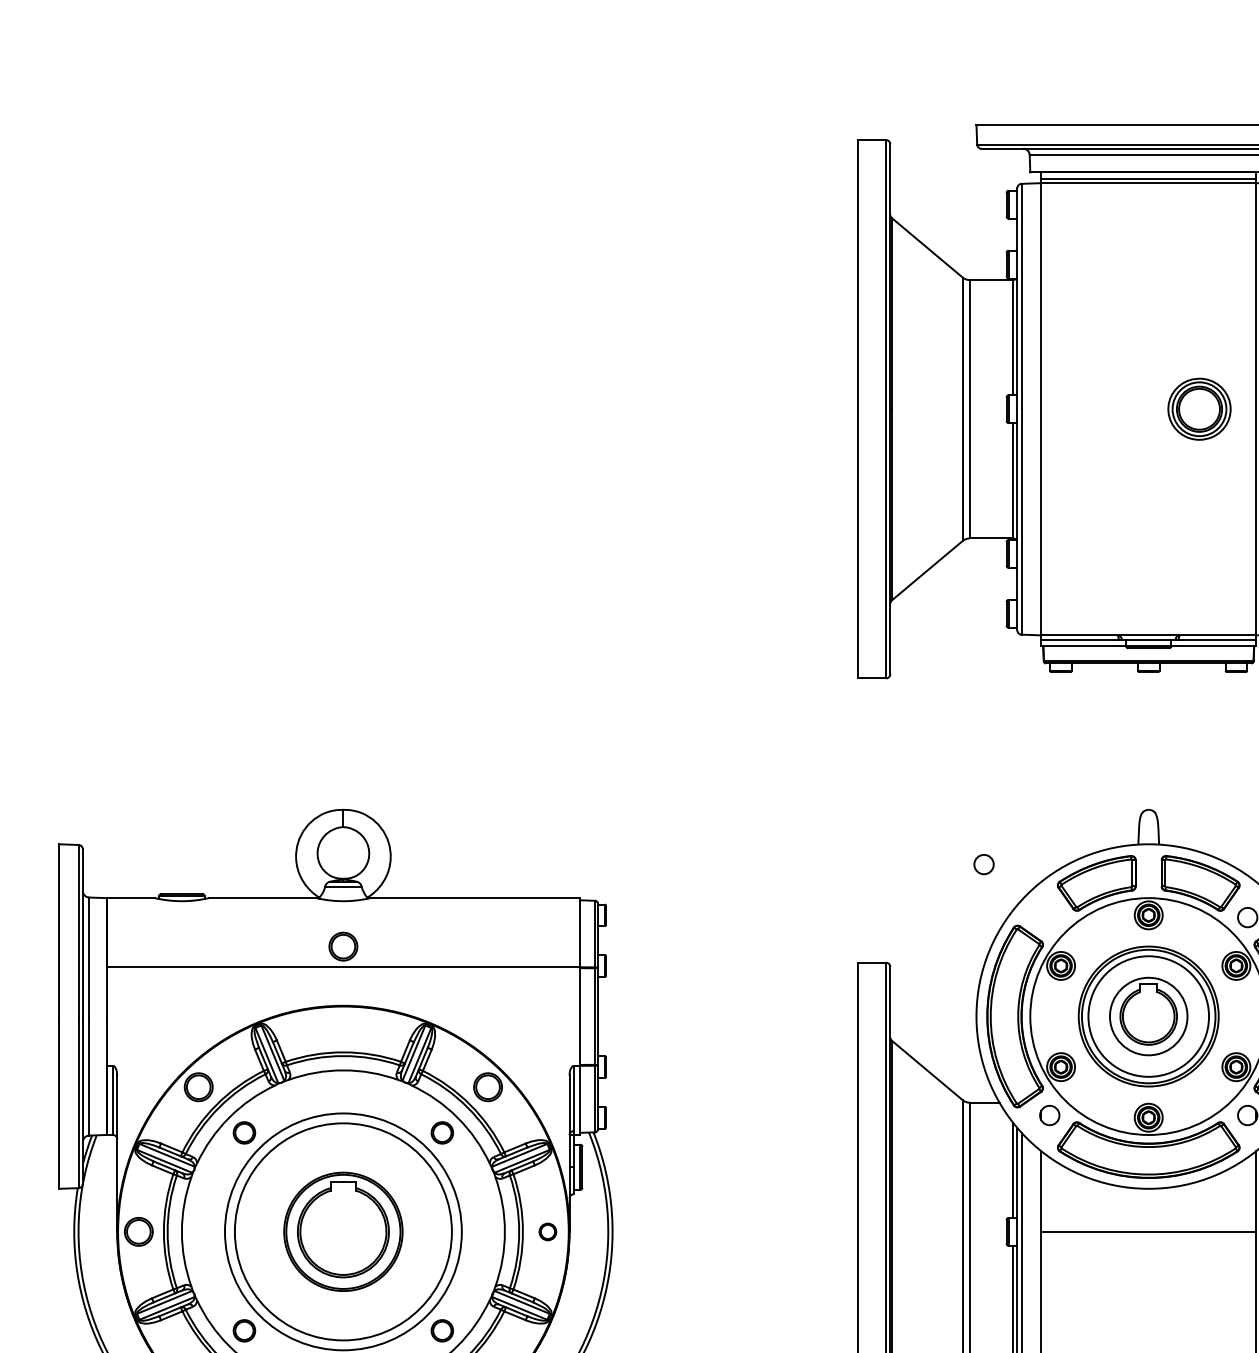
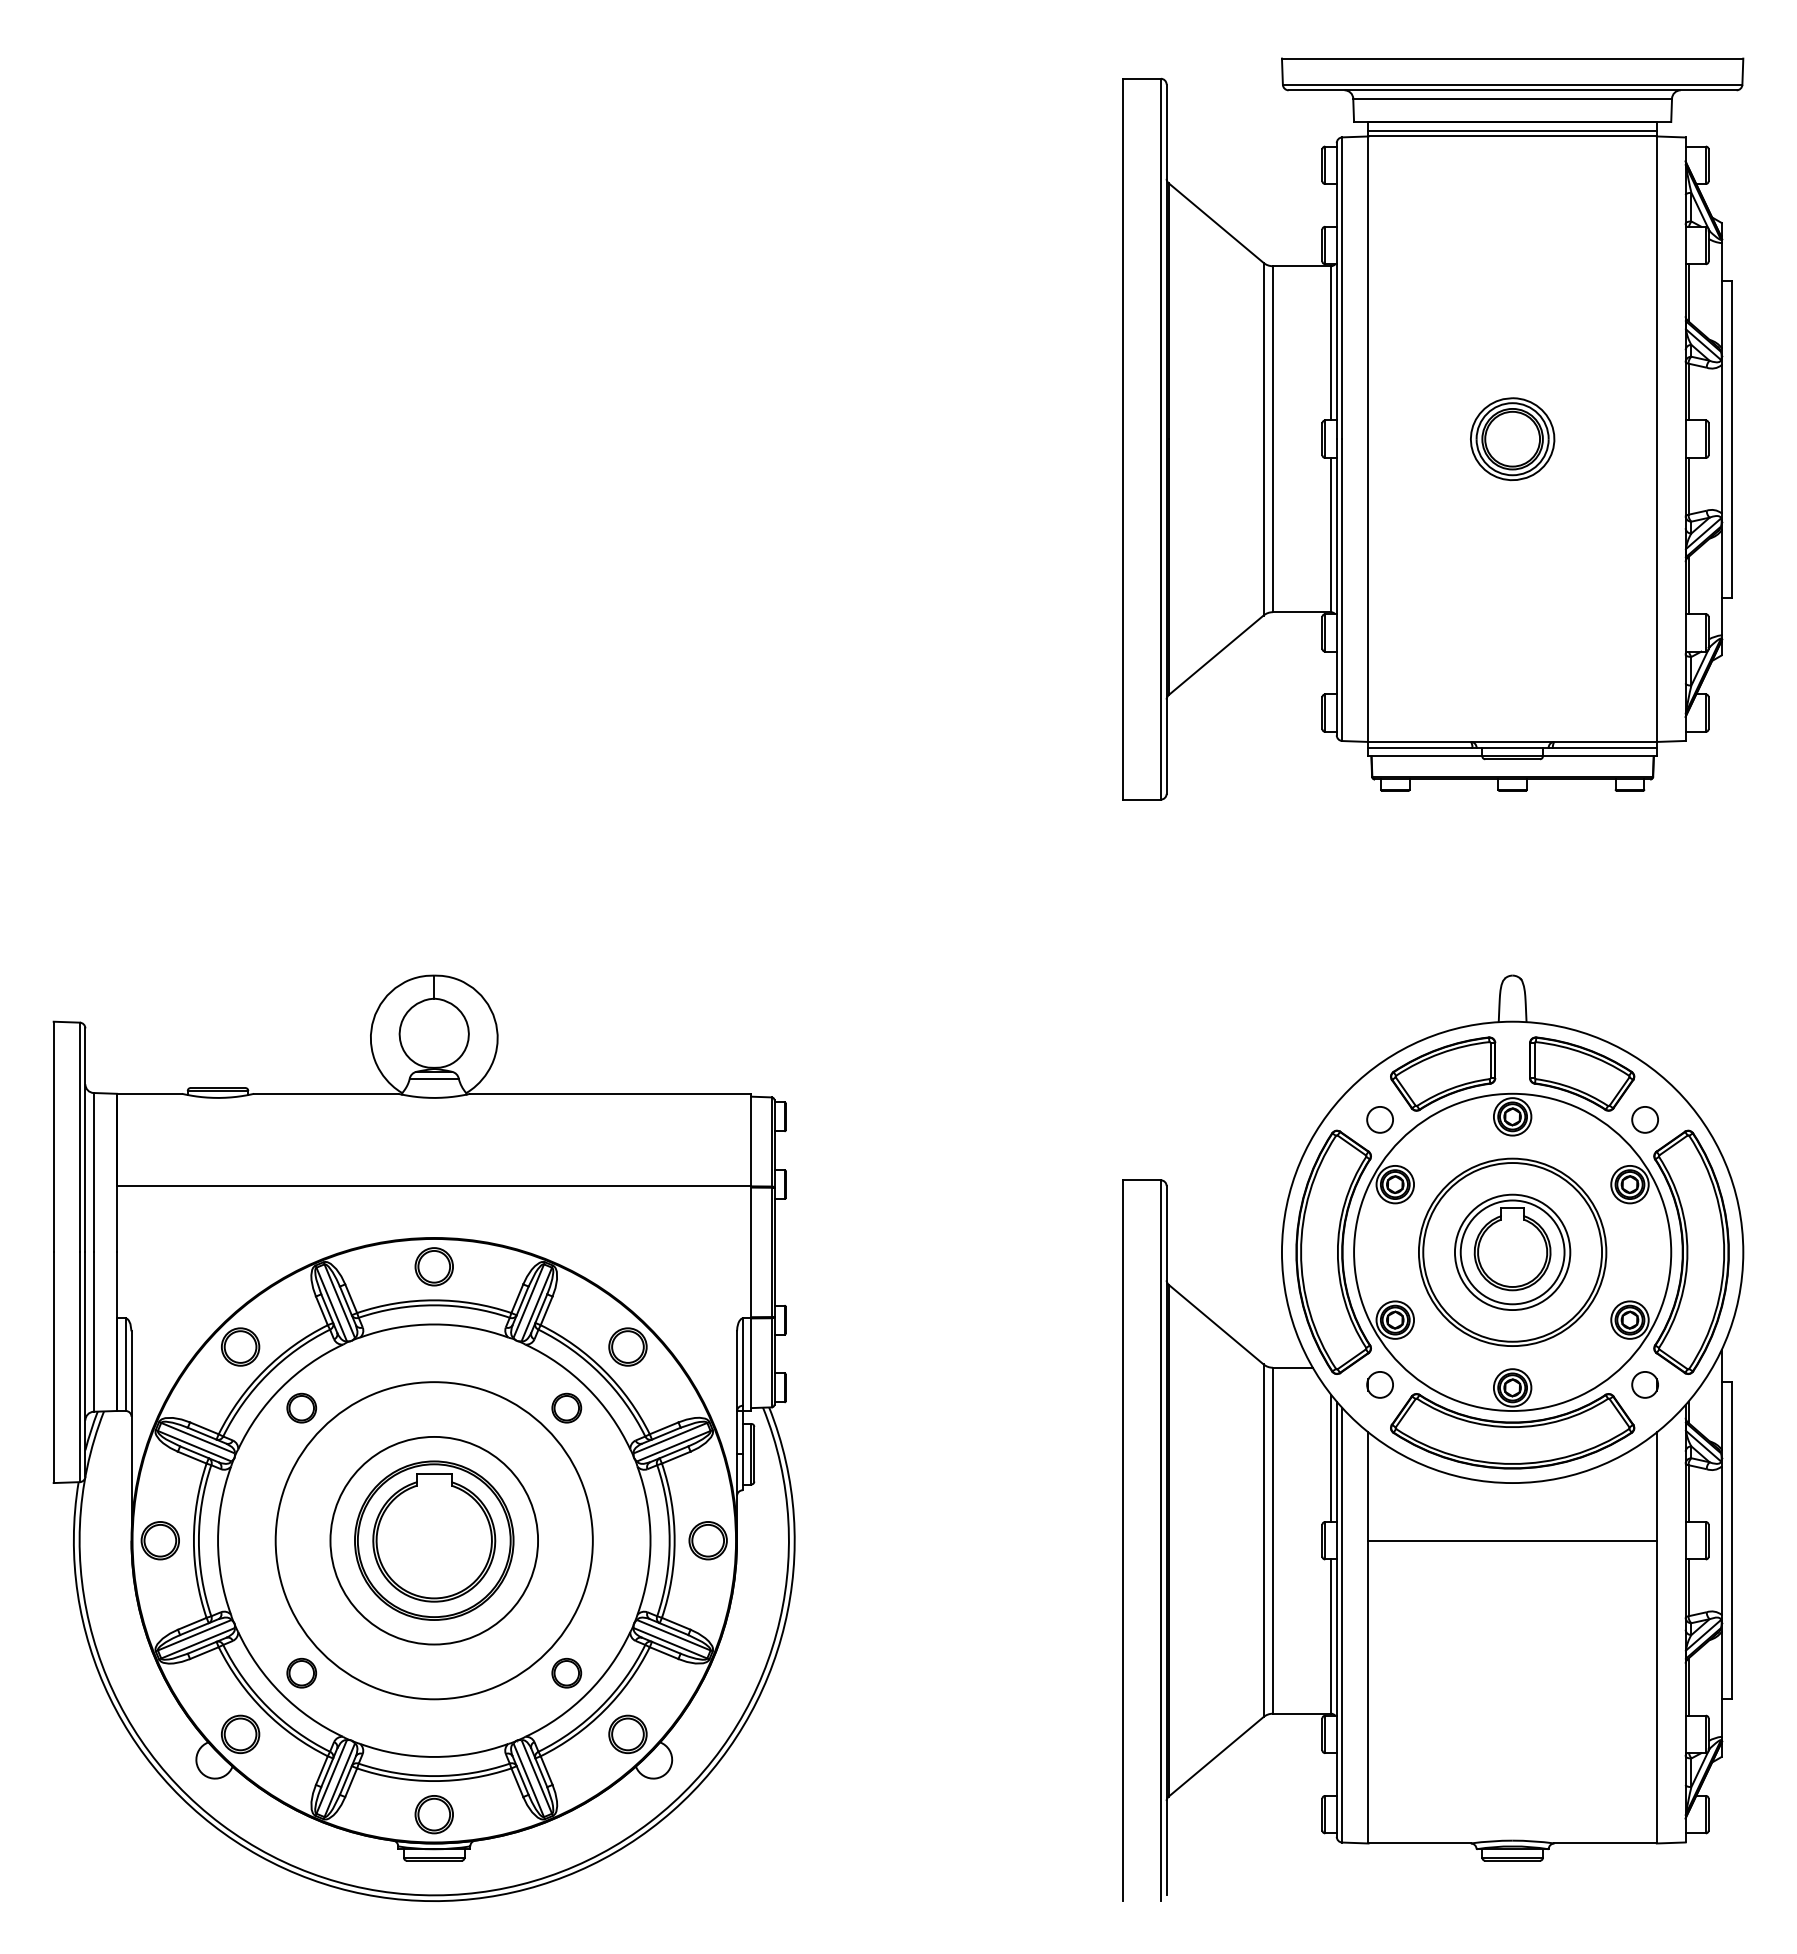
part: (1199, 409) -> (1512, 439), moved
circle: (983, 864) -> (1379, 1119), moved
part: (342, 946) -> (433, 1266), moved
circle: (1148, 1016) -> (1512, 1252), size x0.71
circle: (343, 1231) -> (434, 1540), size x0.71
part: (547, 1231) -> (707, 1540), size x1.67

